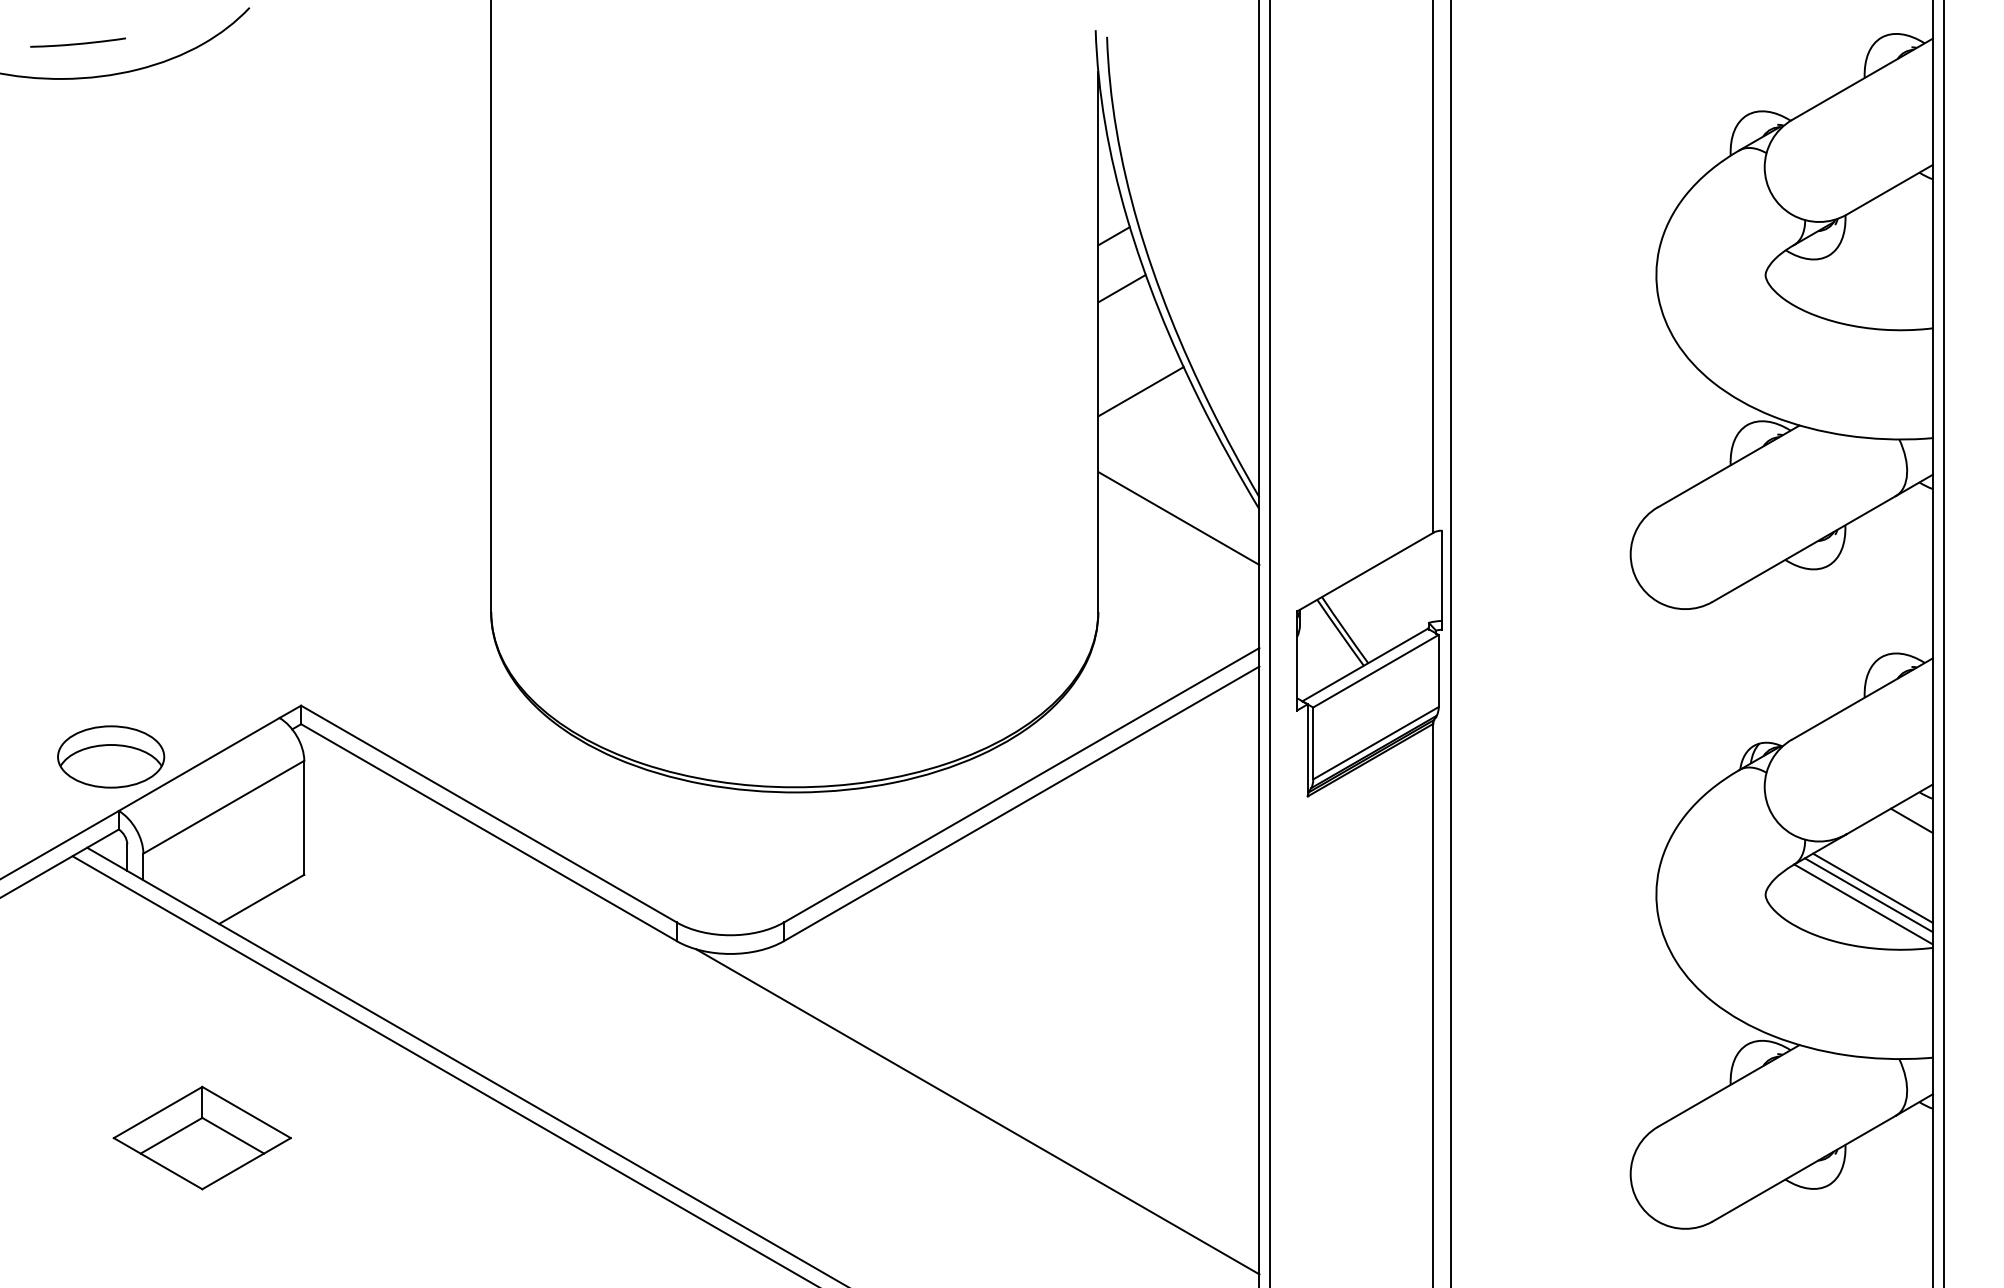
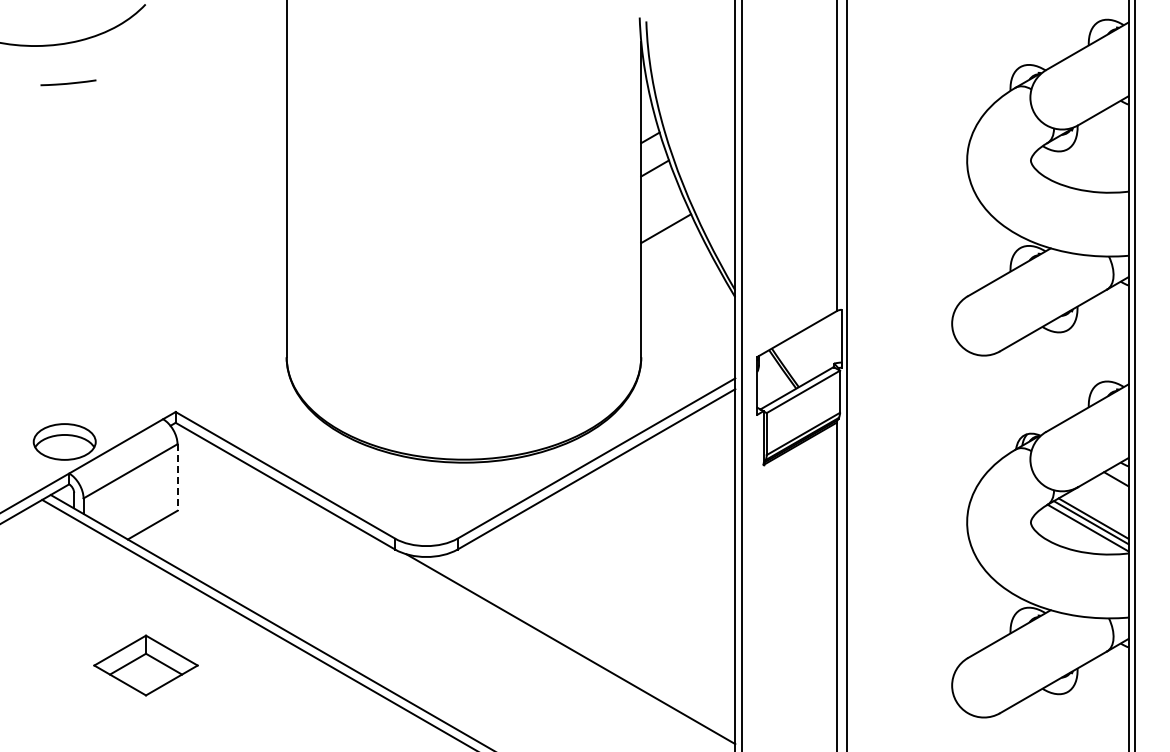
line: (78, 42) -> (68, 82), moved
line: (1179, 518) -> (688, 302), removed
line: (304, 817) -> (177, 477), solid -> dashed
part: (201, 1138) -> (145, 665), moved

